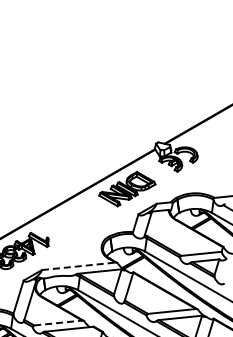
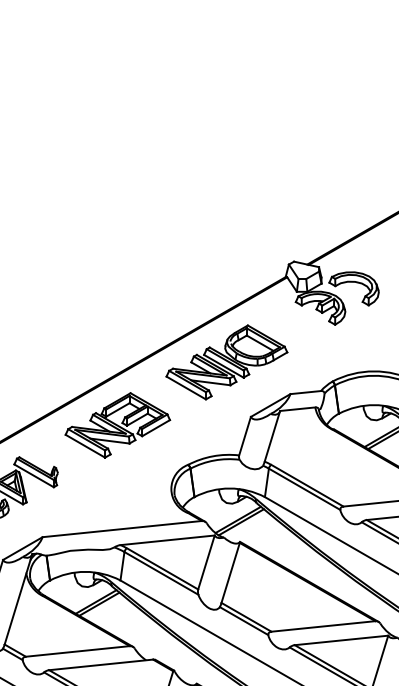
part: (76, 218) -> (117, 425), added
line: (79, 266) -> (123, 529), dashed -> solid
line: (58, 322) -> (78, 650), dashed -> solid

